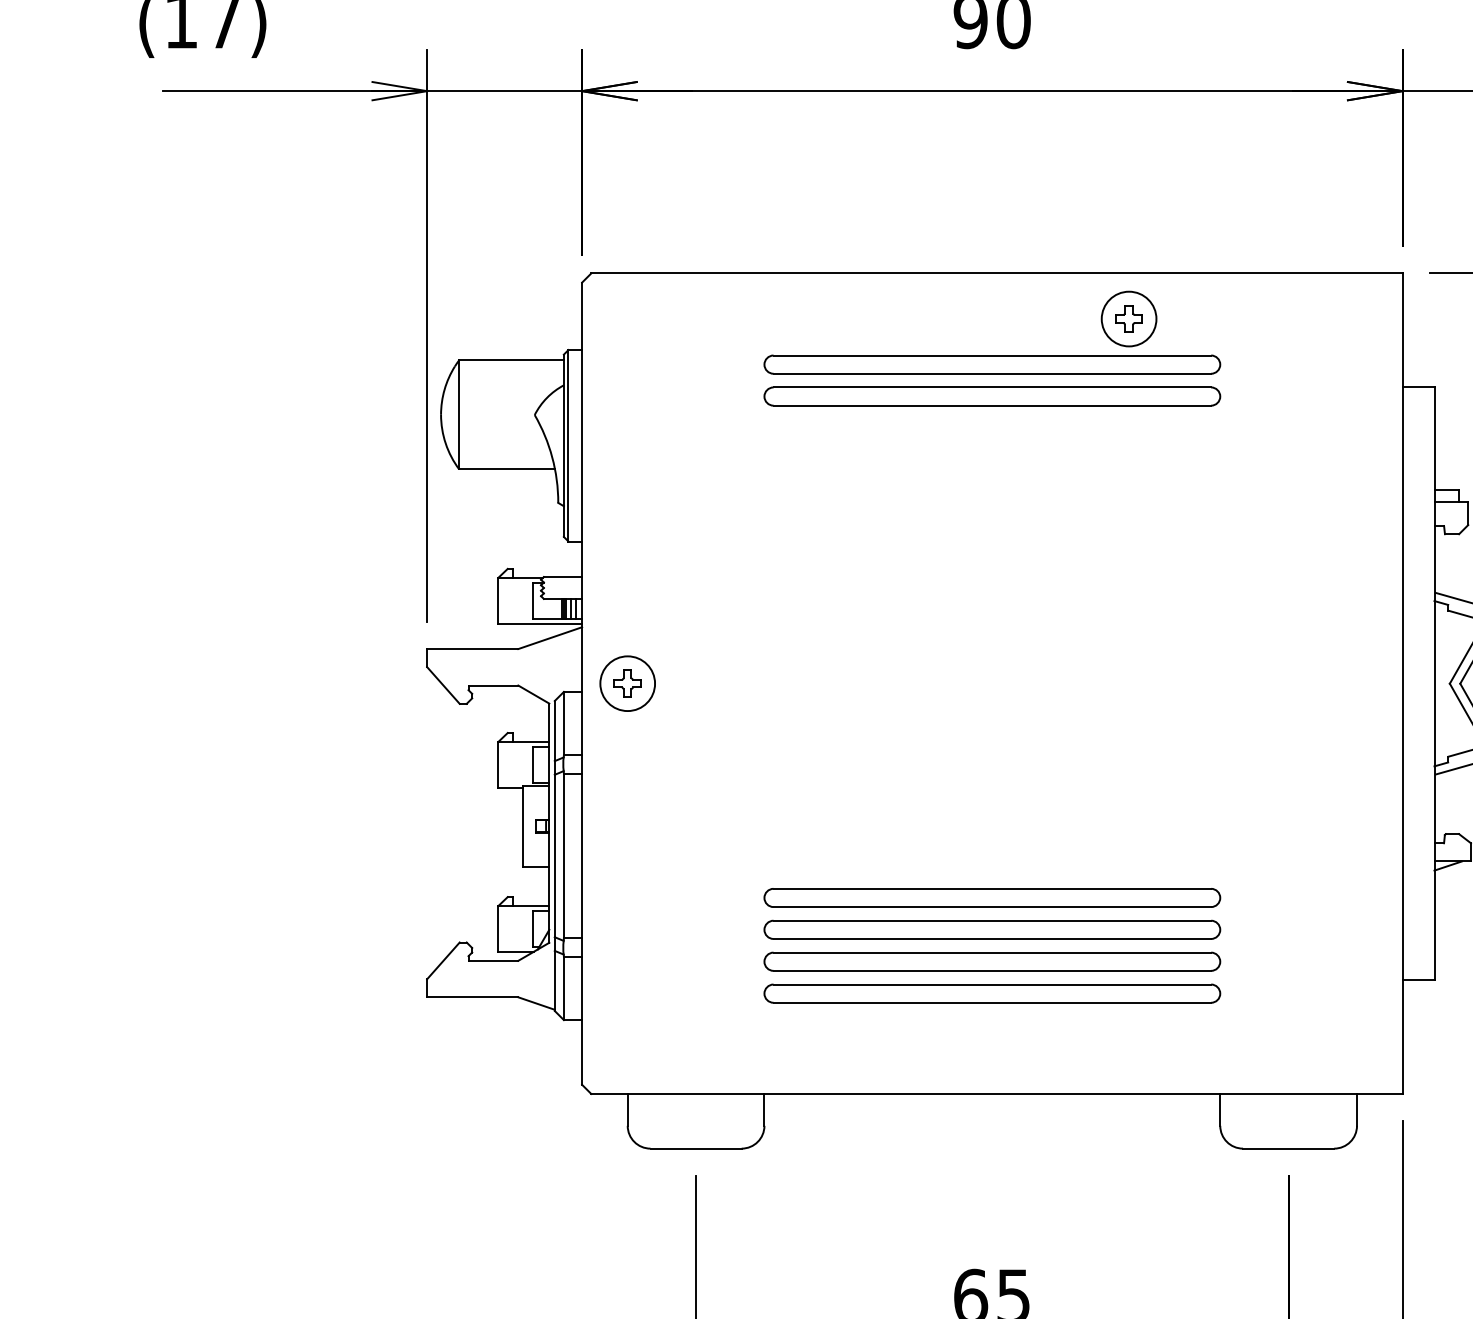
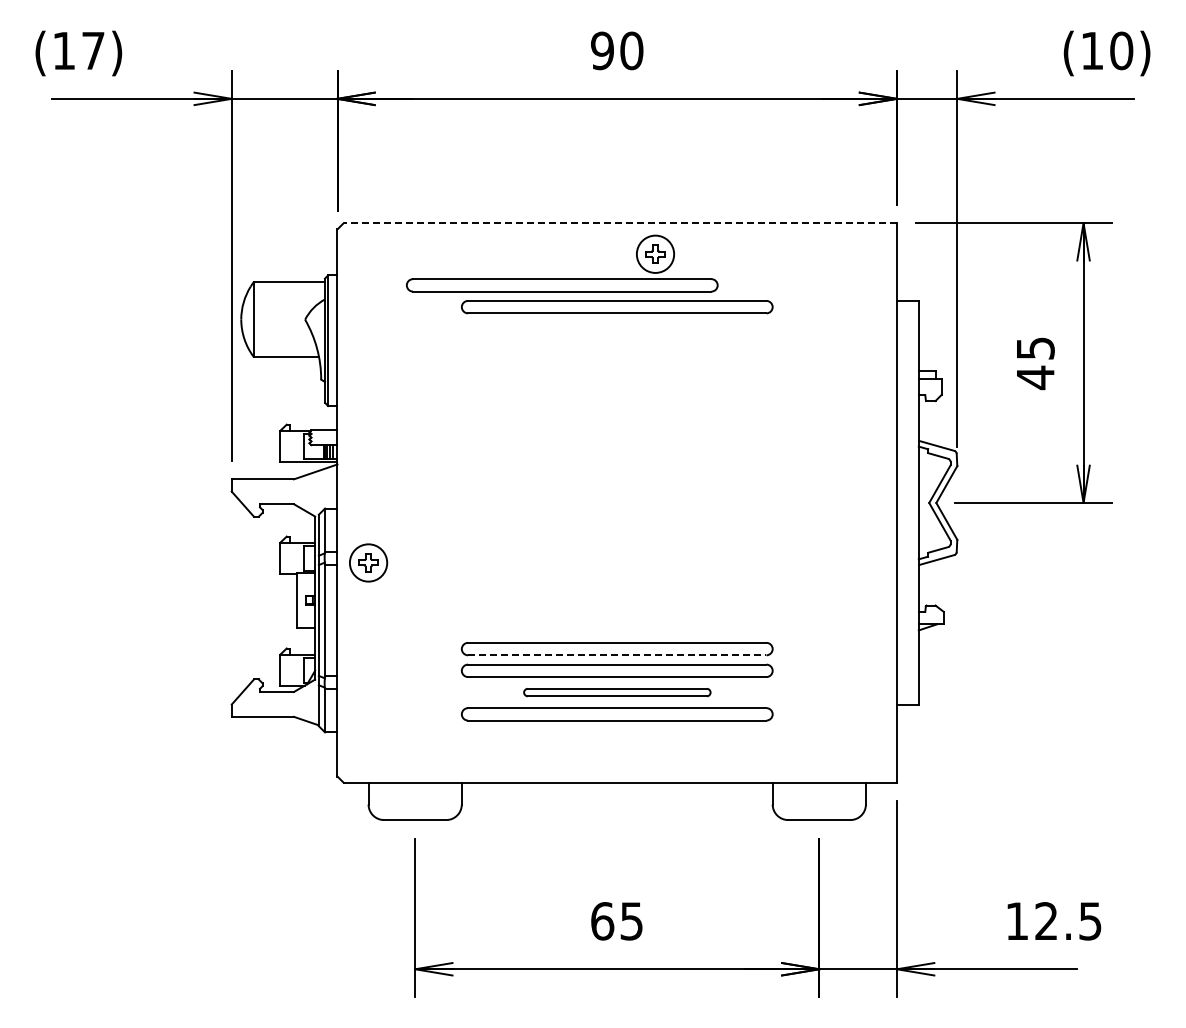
line: (997, 273) -> (620, 223), solid -> dashed
part: (992, 354) -> (562, 278), moved
part: (627, 683) -> (368, 562), moved
line: (992, 907) -> (617, 655), solid -> dashed
part: (992, 961) -> (617, 692), size x0.6

